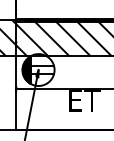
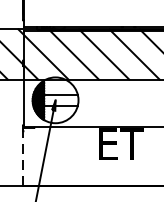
line: (16, 110) -> (23, 158), solid -> dashed

